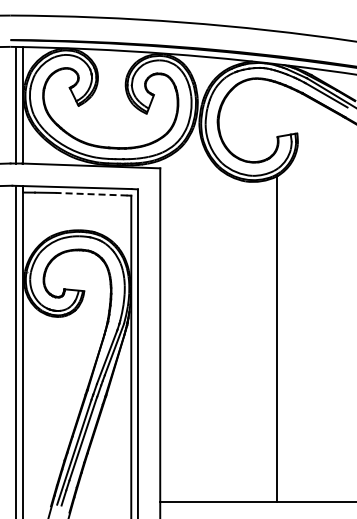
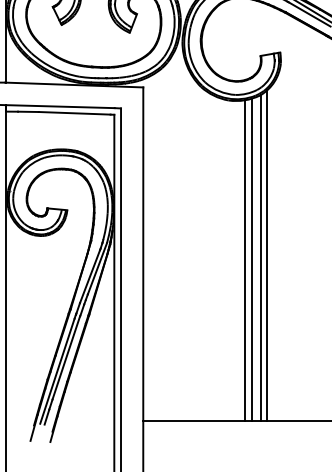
line: (91, 194) -> (74, 113), dashed -> solid
line: (284, 336) -> (267, 255), added
line: (268, 340) -> (251, 259), added
line: (261, 341) -> (244, 260), added

